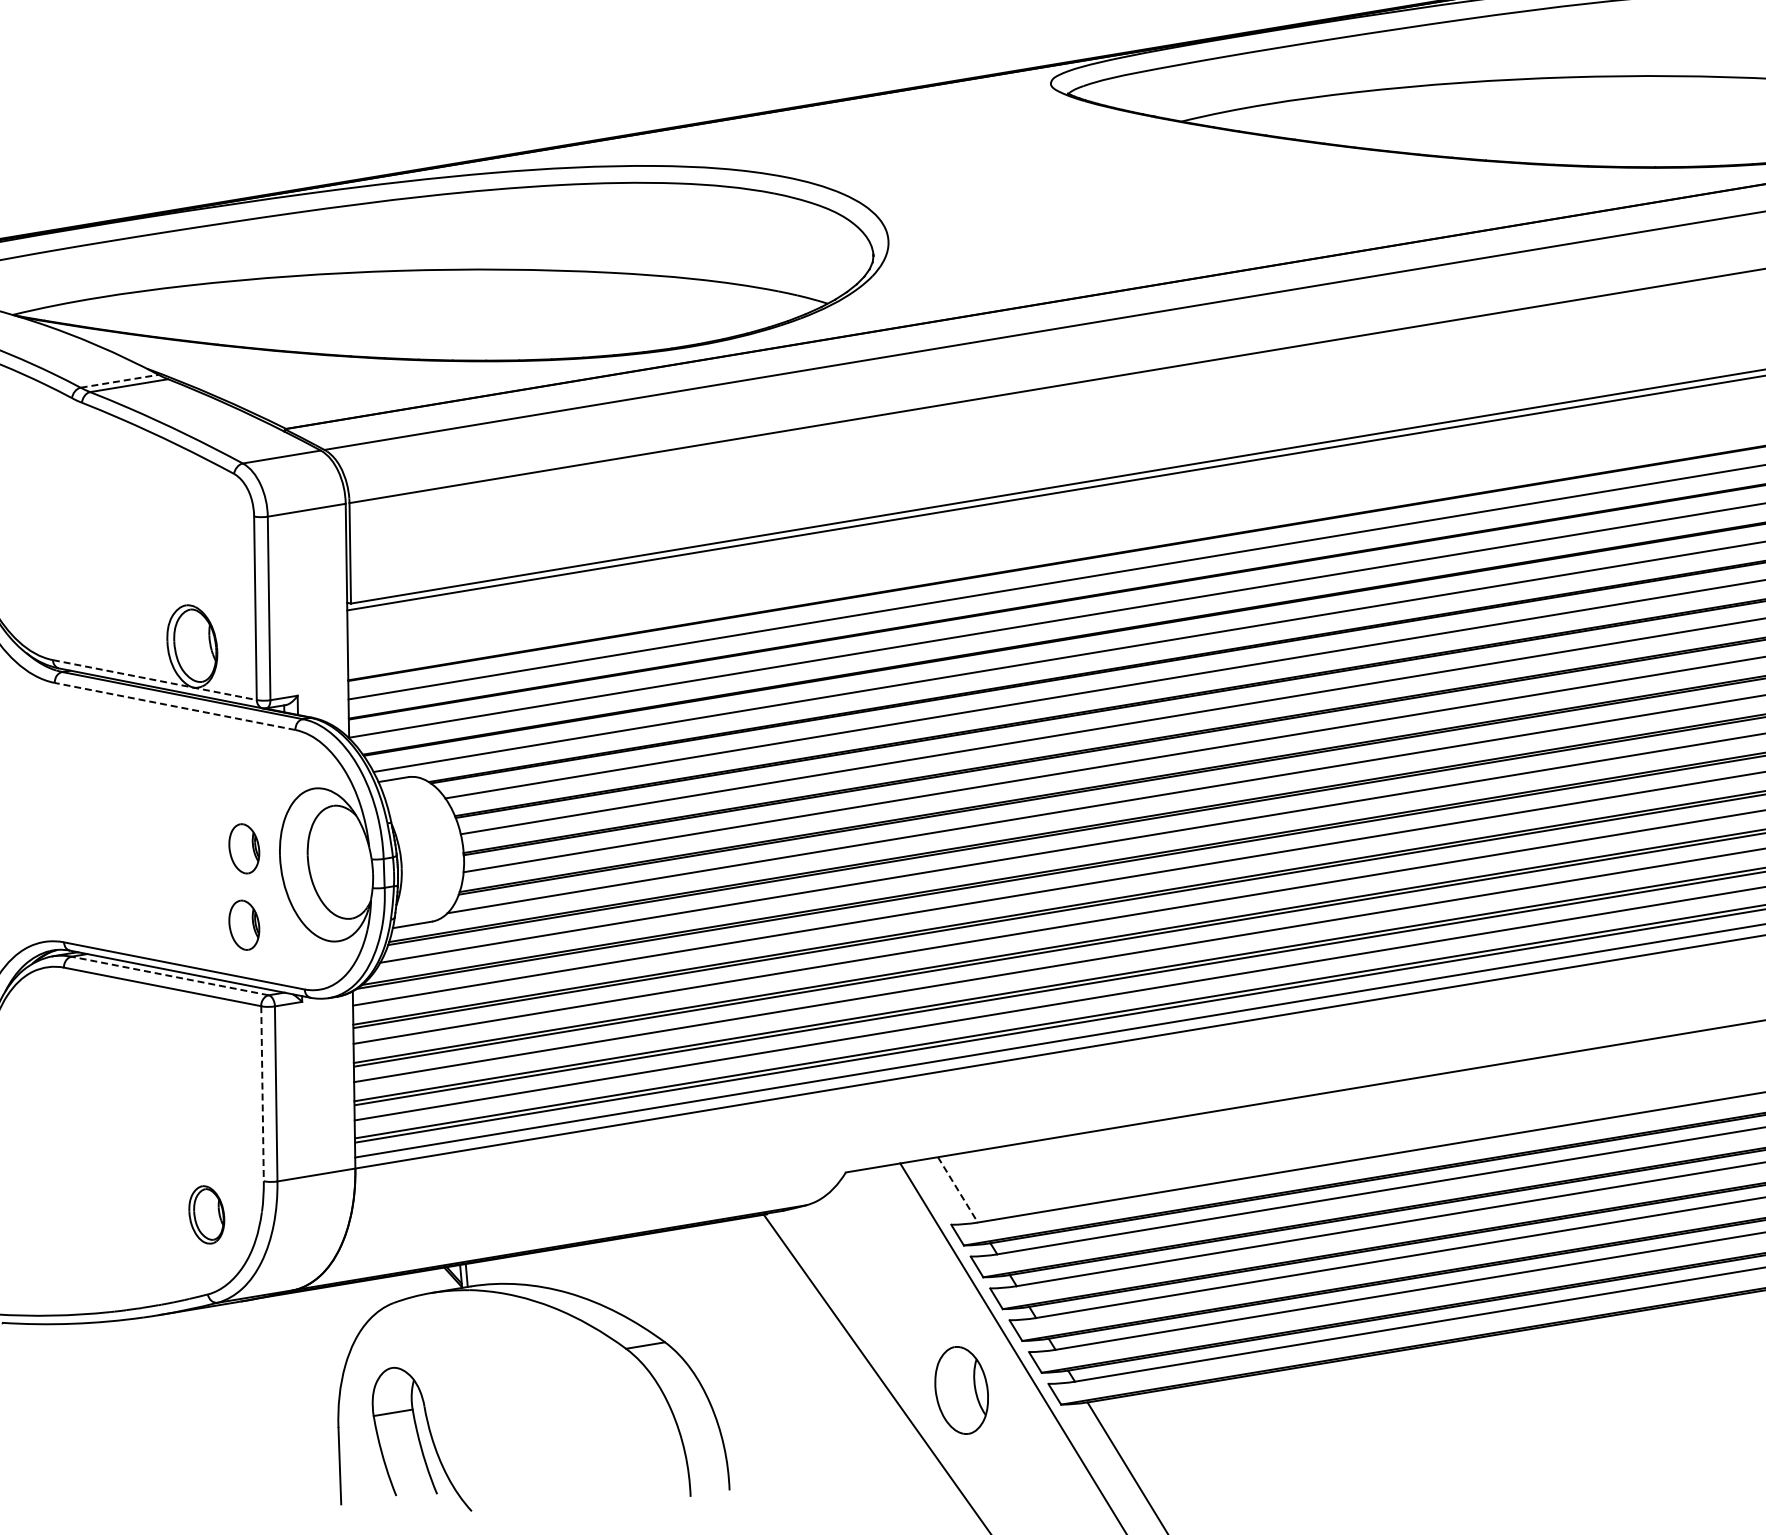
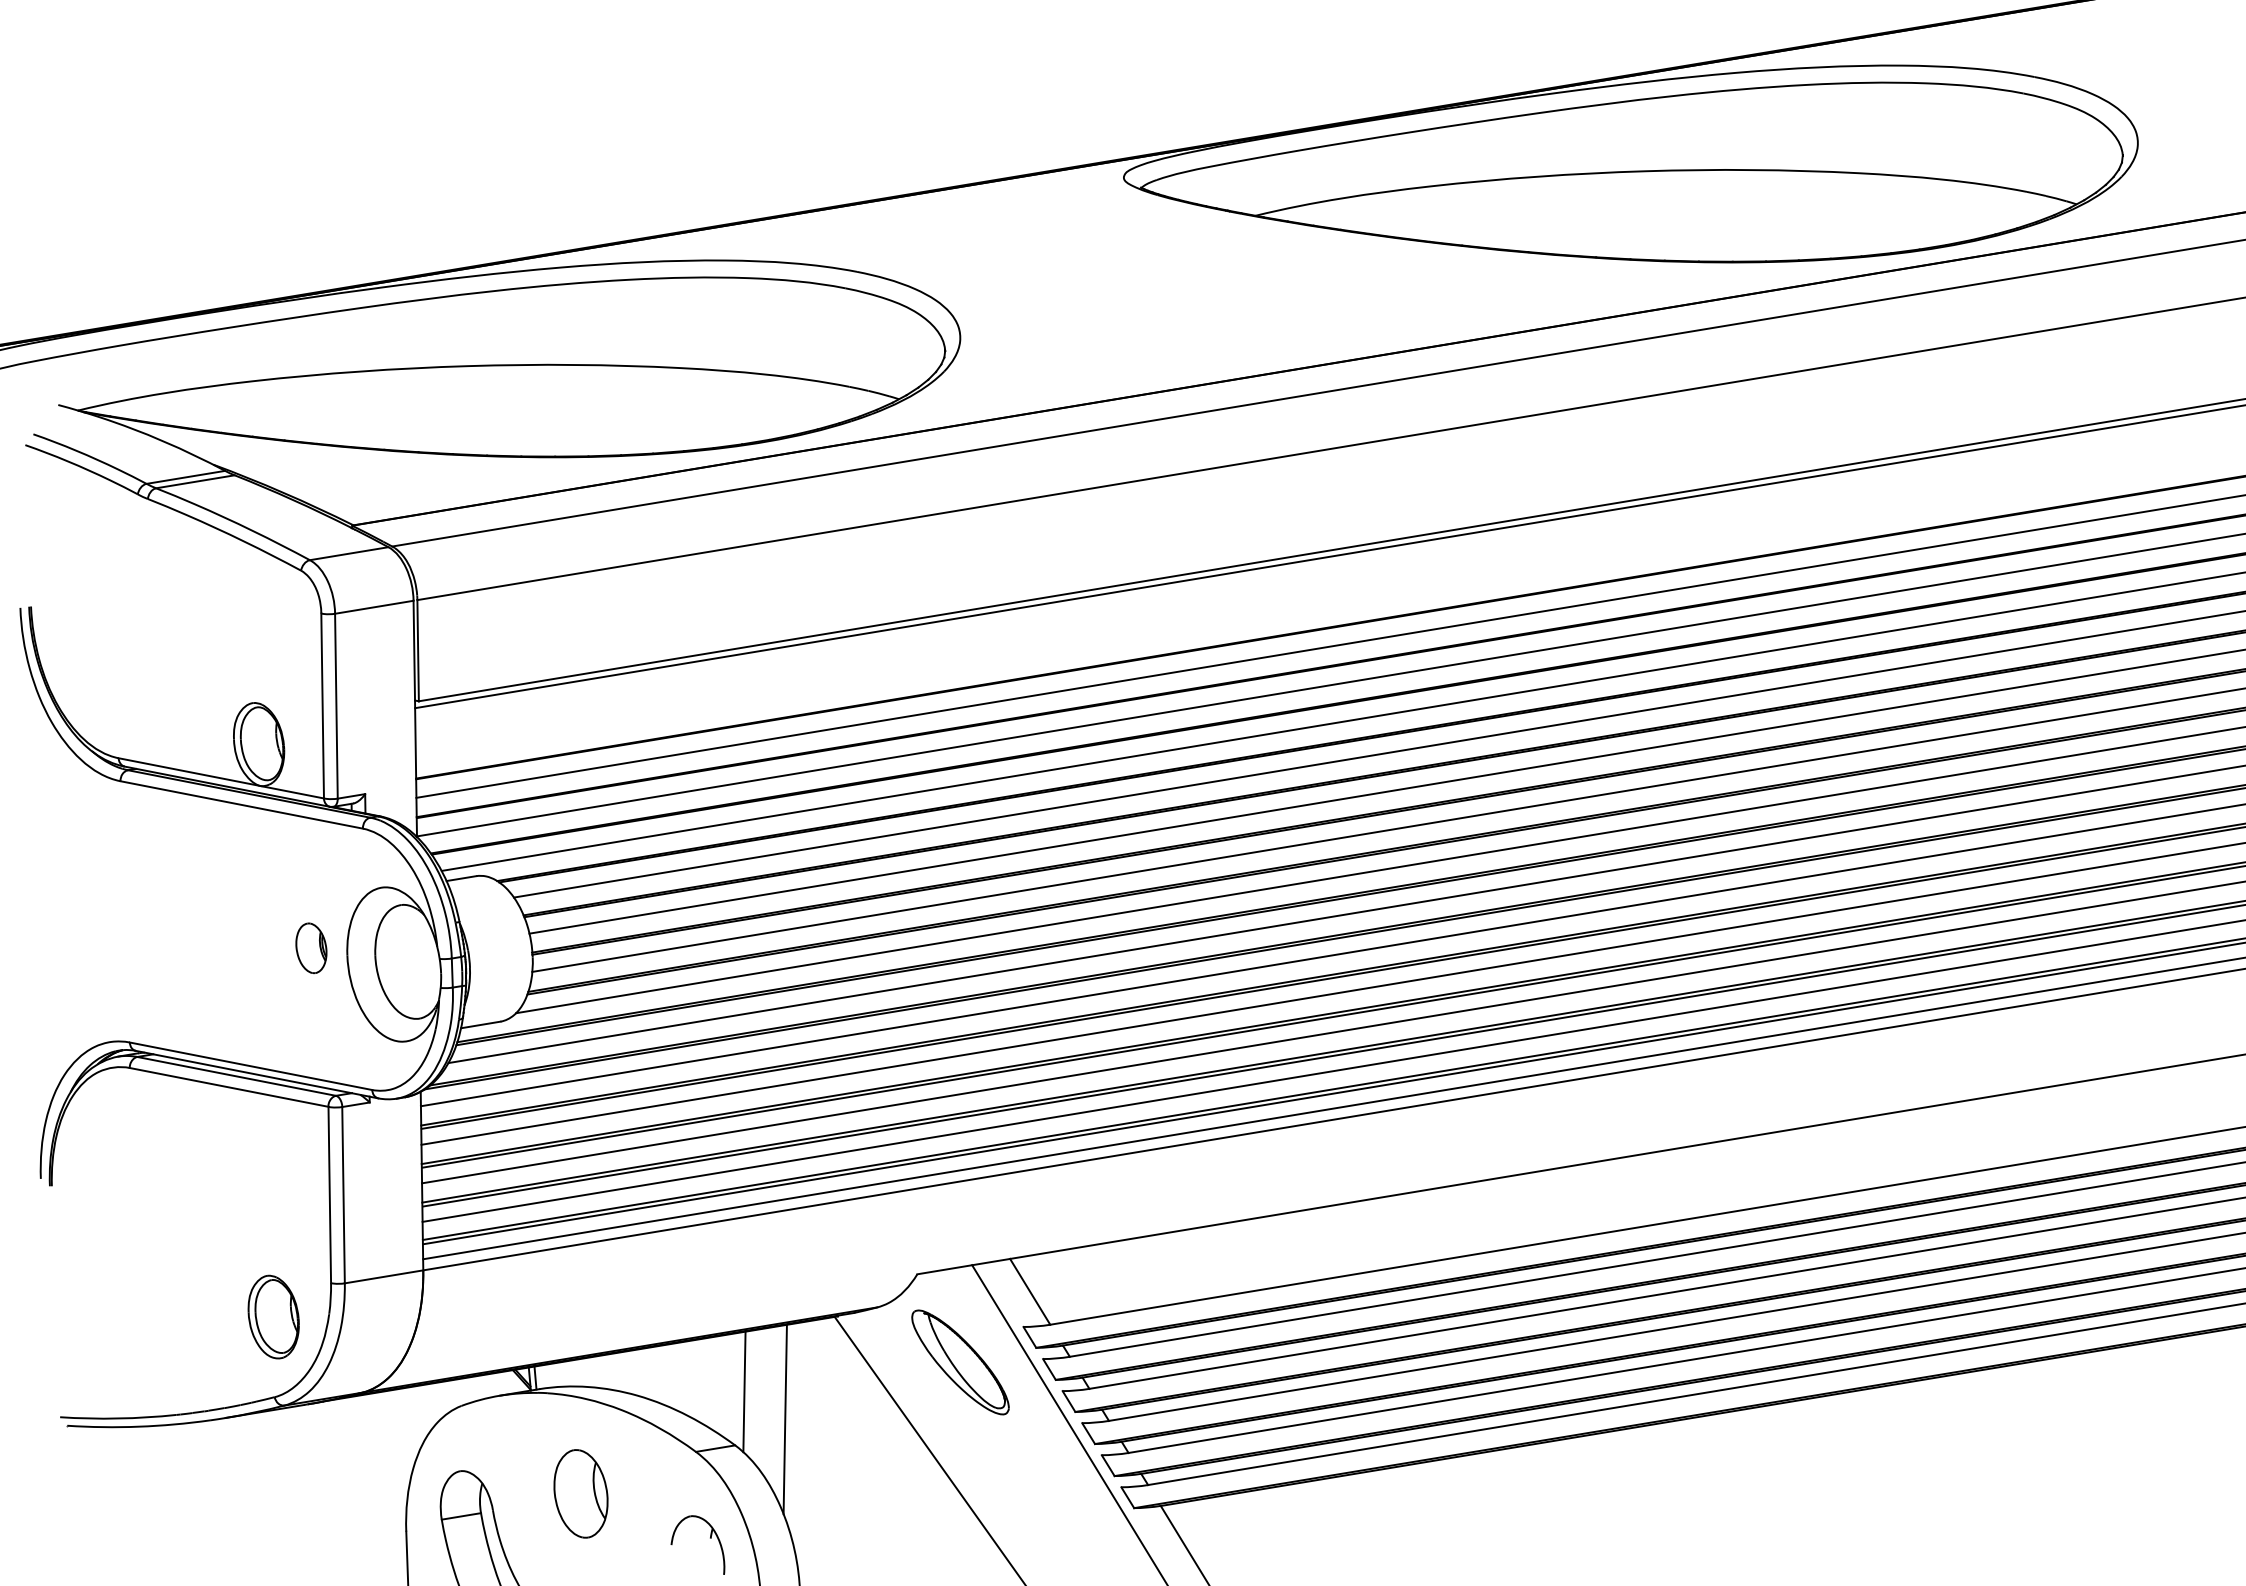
line: (119, 381) -> (185, 477), dashed -> solid
line: (155, 680) -> (221, 778), dashed -> solid
line: (174, 706) -> (241, 804), dashed -> solid
part: (244, 924) -> (311, 1024), removed
line: (169, 976) -> (236, 1076), dashed -> solid
line: (262, 1094) -> (329, 1195), dashed -> solid
line: (958, 1189) -> (1030, 1291), dashed -> solid
part: (206, 1214) -> (273, 1316), size x1.43
part: (888, 1260) -> (960, 1362), added
line: (674, 1288) -> (744, 1391), added
line: (713, 1316) -> (784, 1419), added
part: (961, 1390) -> (580, 1493), moved
part: (640, 1434) -> (710, 1538), added

